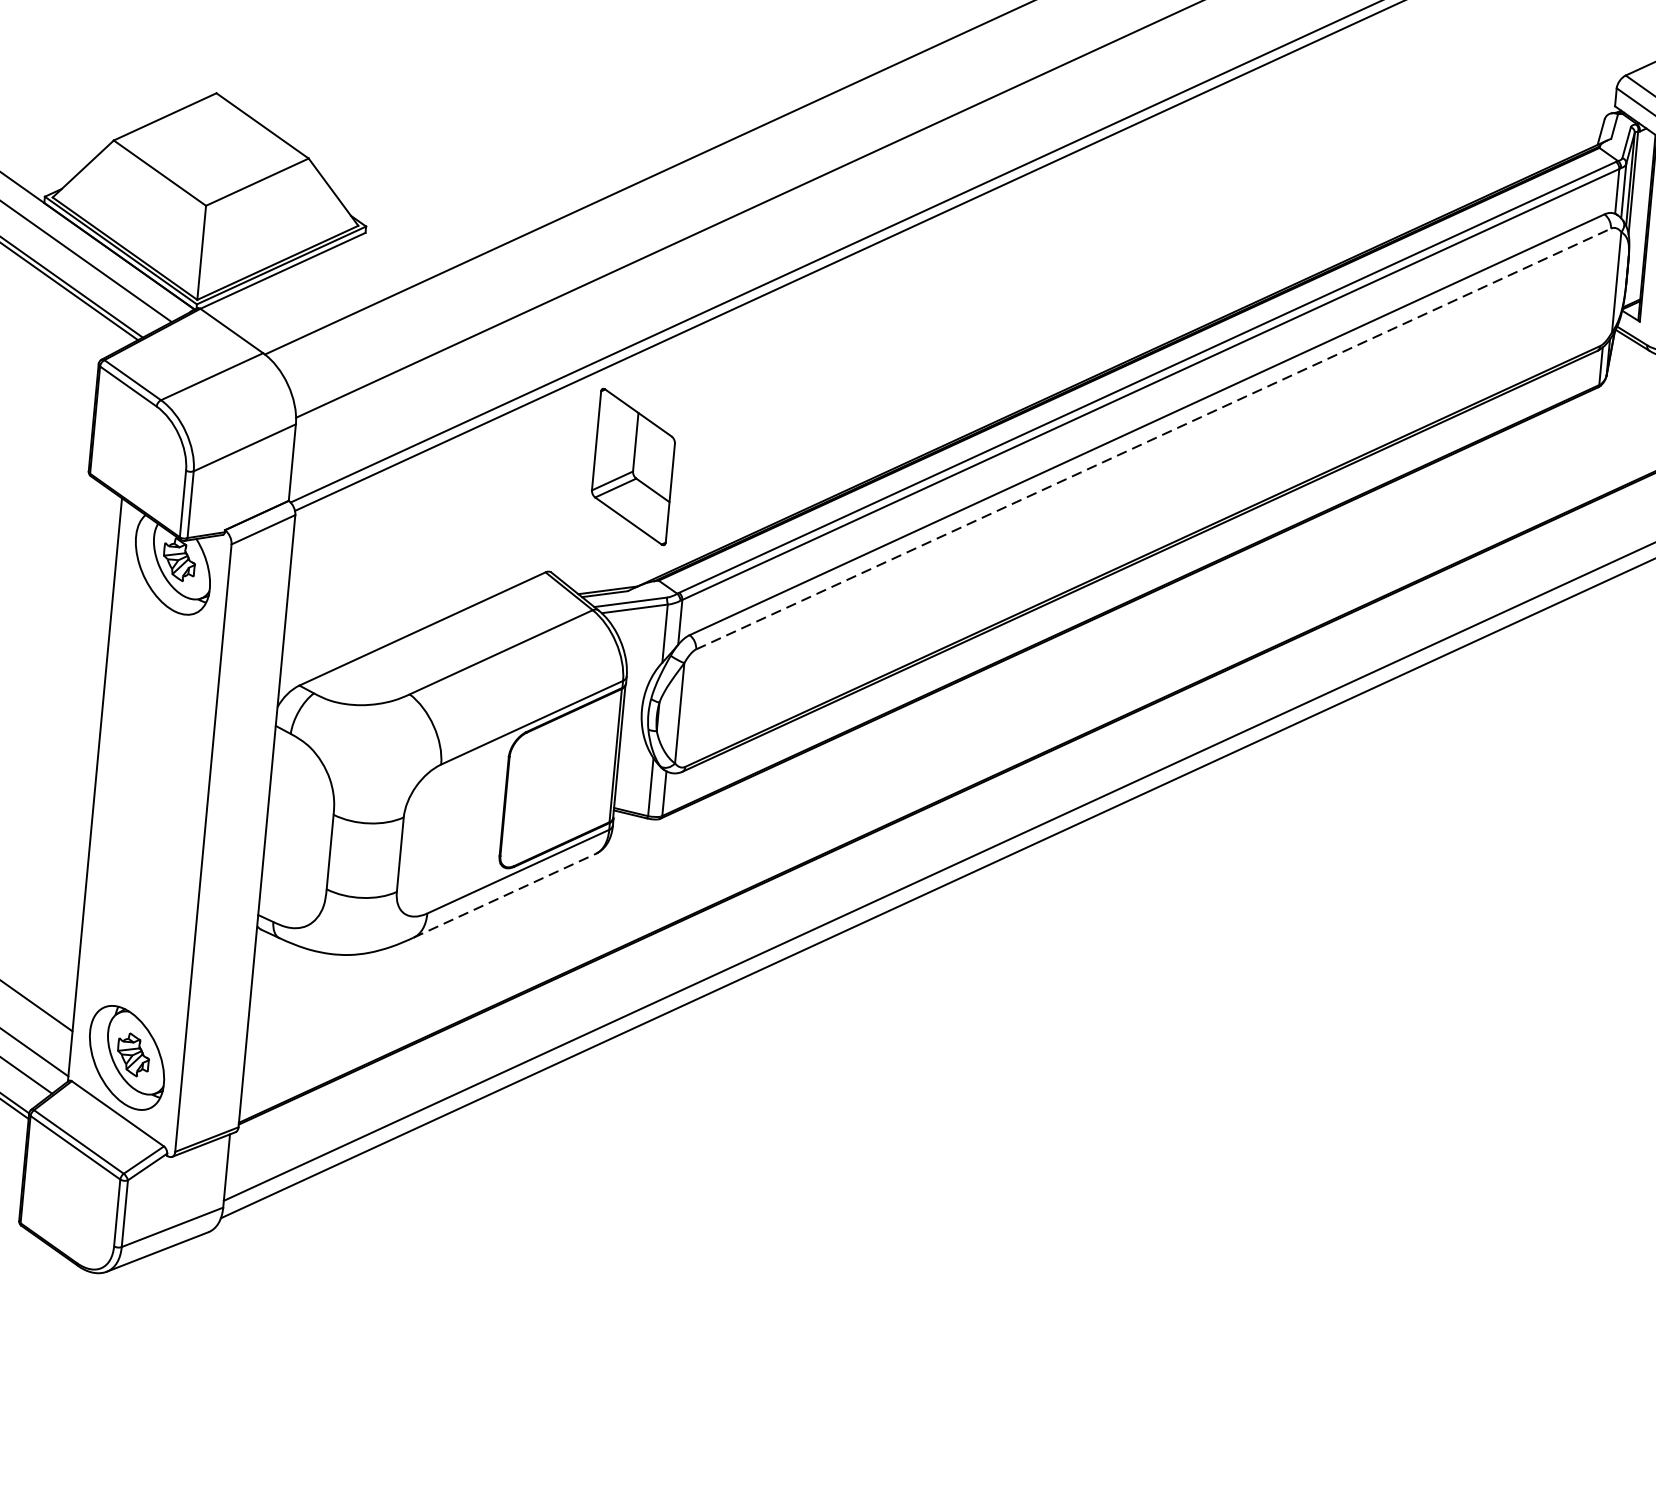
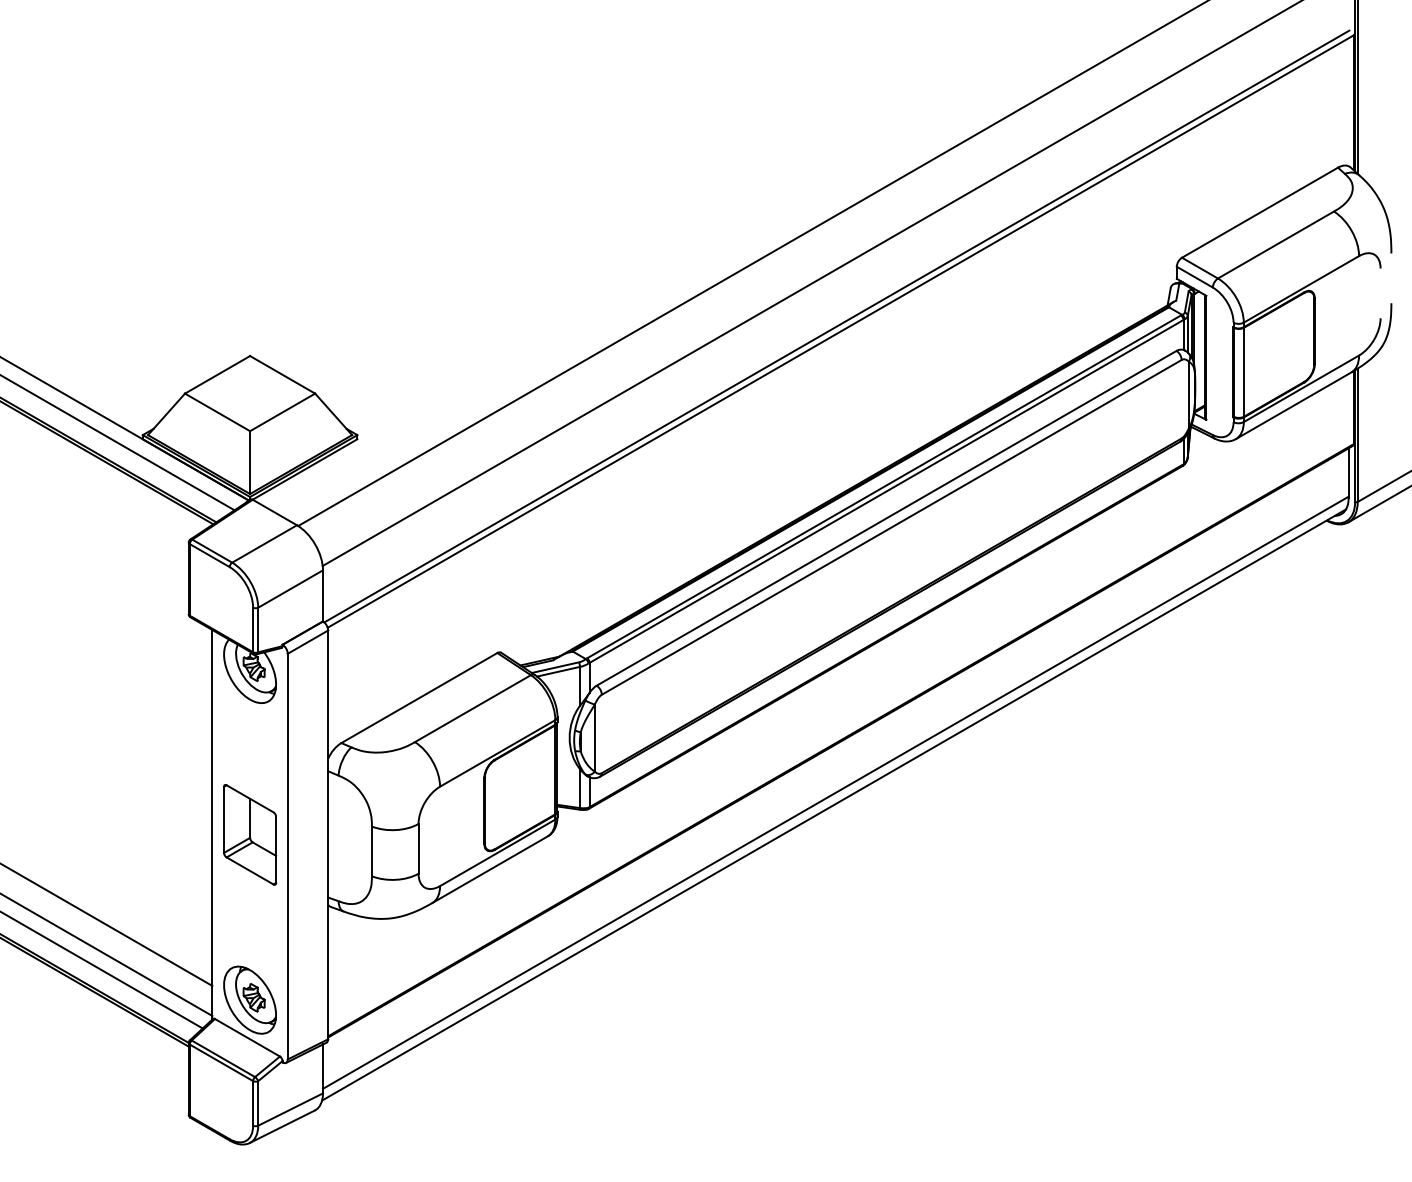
line: (1153, 439) -> (891, 527), dashed -> solid
part: (634, 466) -> (250, 834), moved
line: (505, 895) -> (490, 869), dashed -> solid

